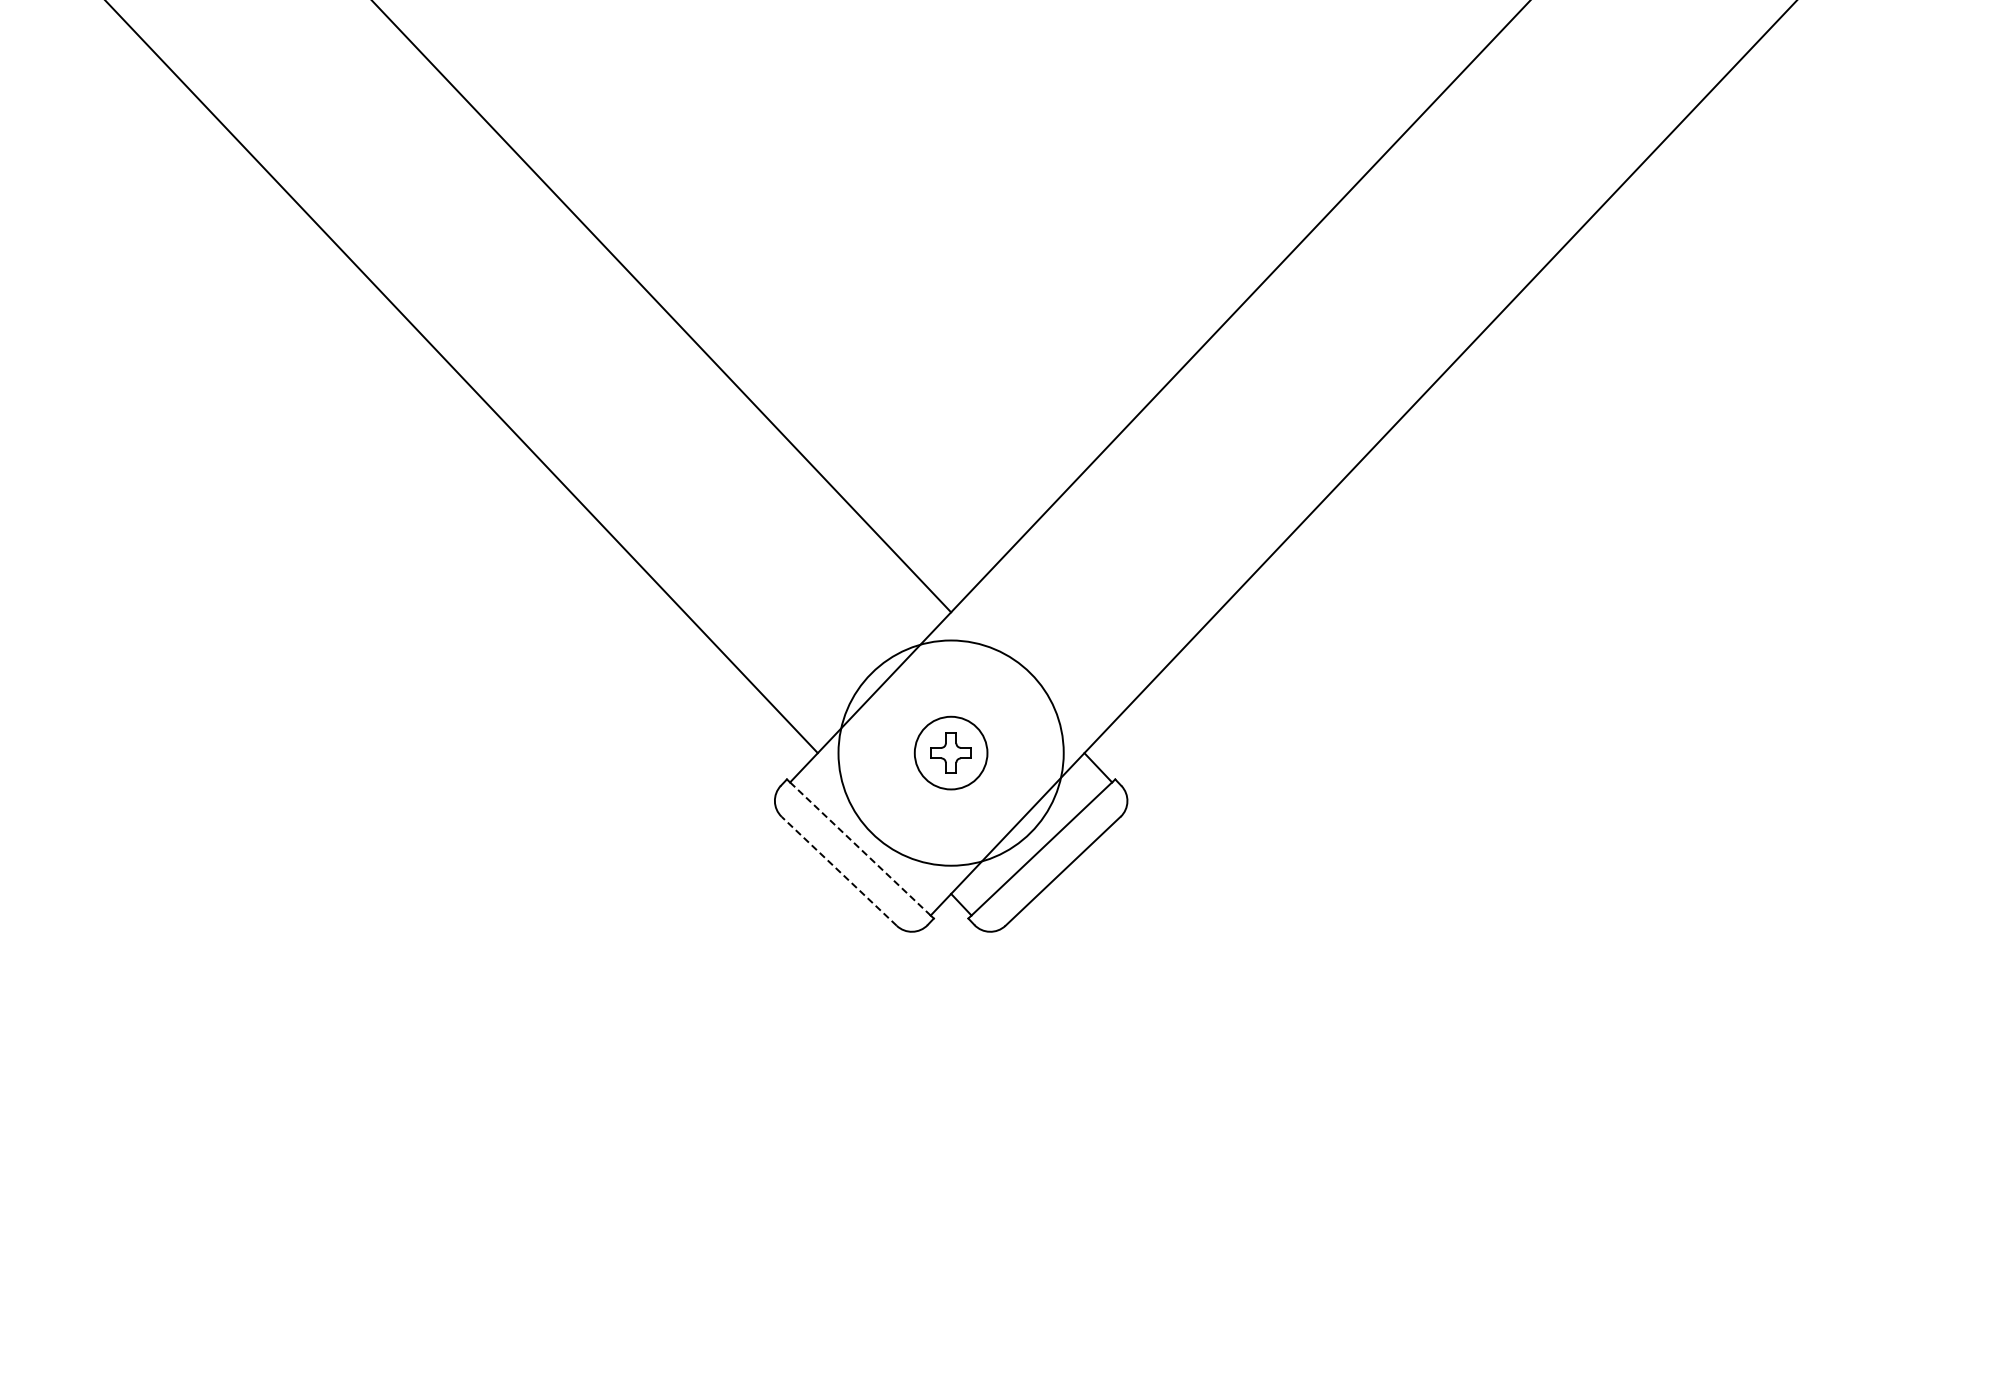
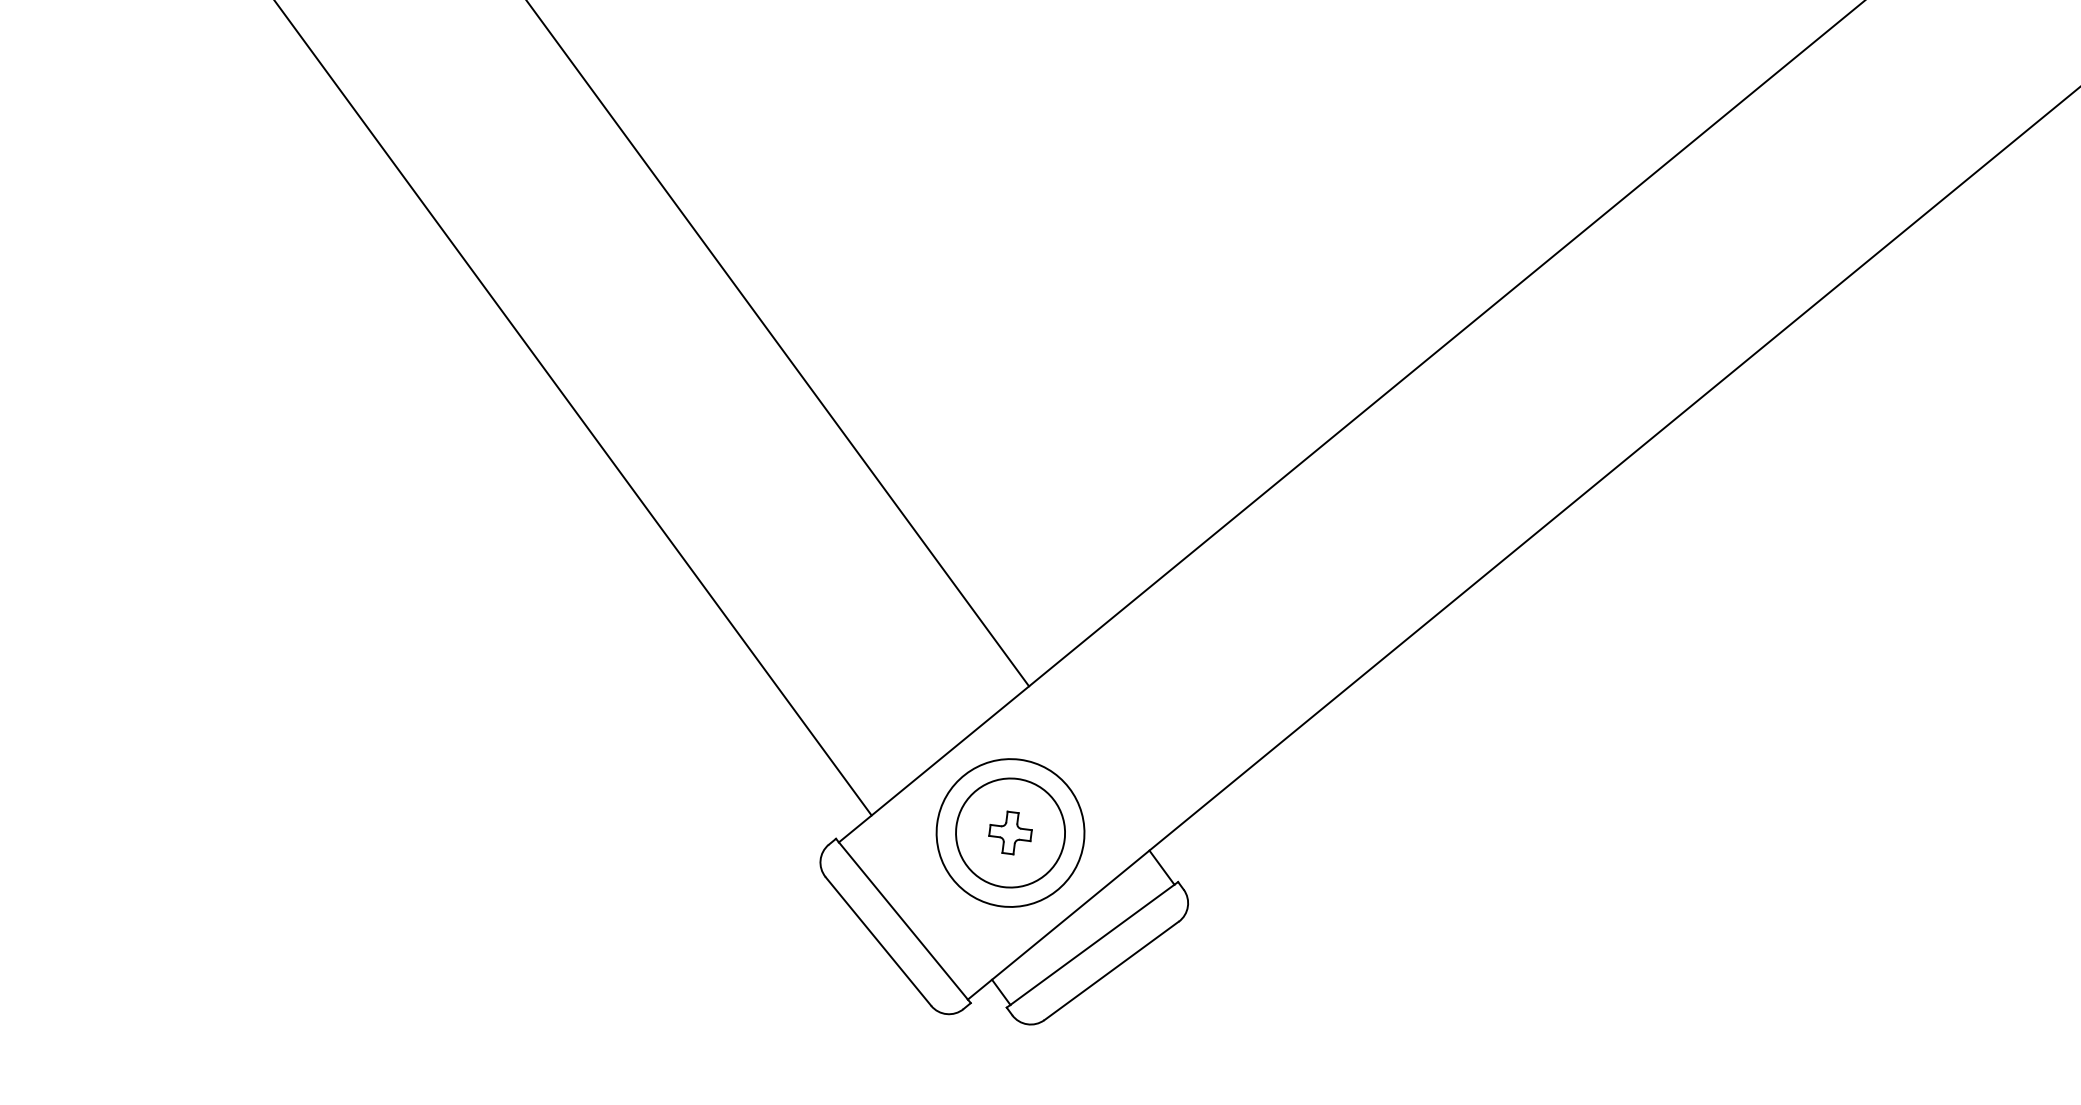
circle: (950, 752) -> (1009, 832), size x0.62
circle: (951, 753) -> (1010, 833), size x1.43
line: (860, 848) -> (903, 920), dashed -> solid
line: (838, 870) -> (877, 940), dashed -> solid

